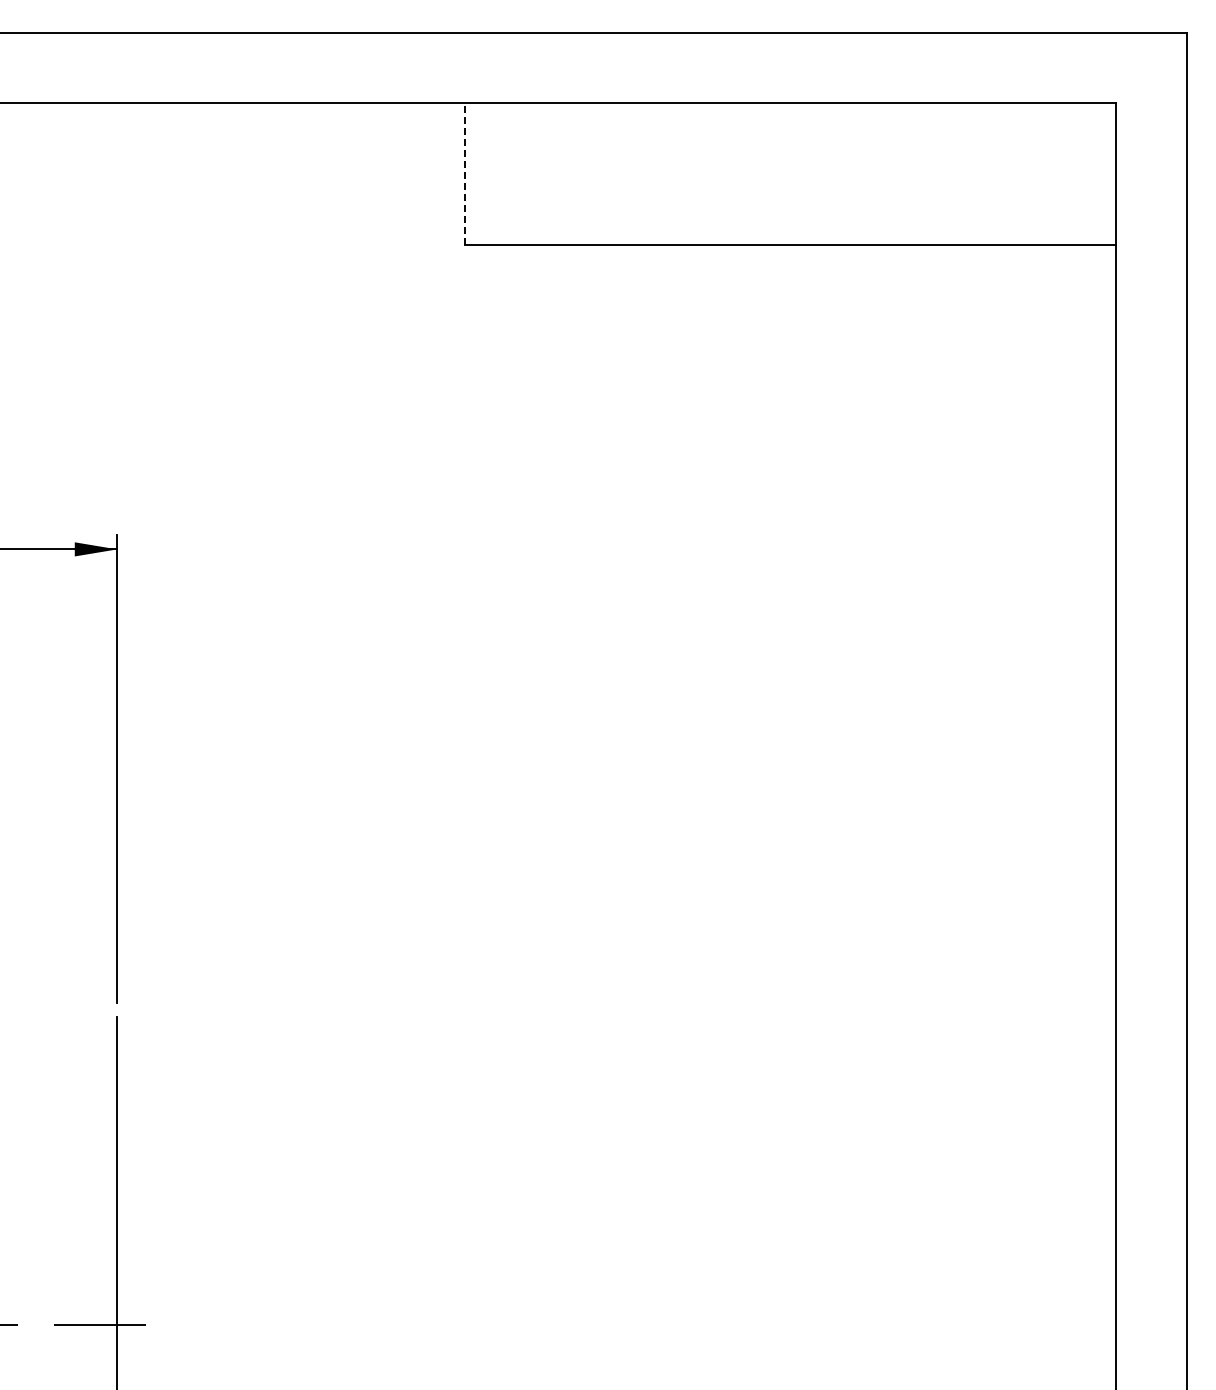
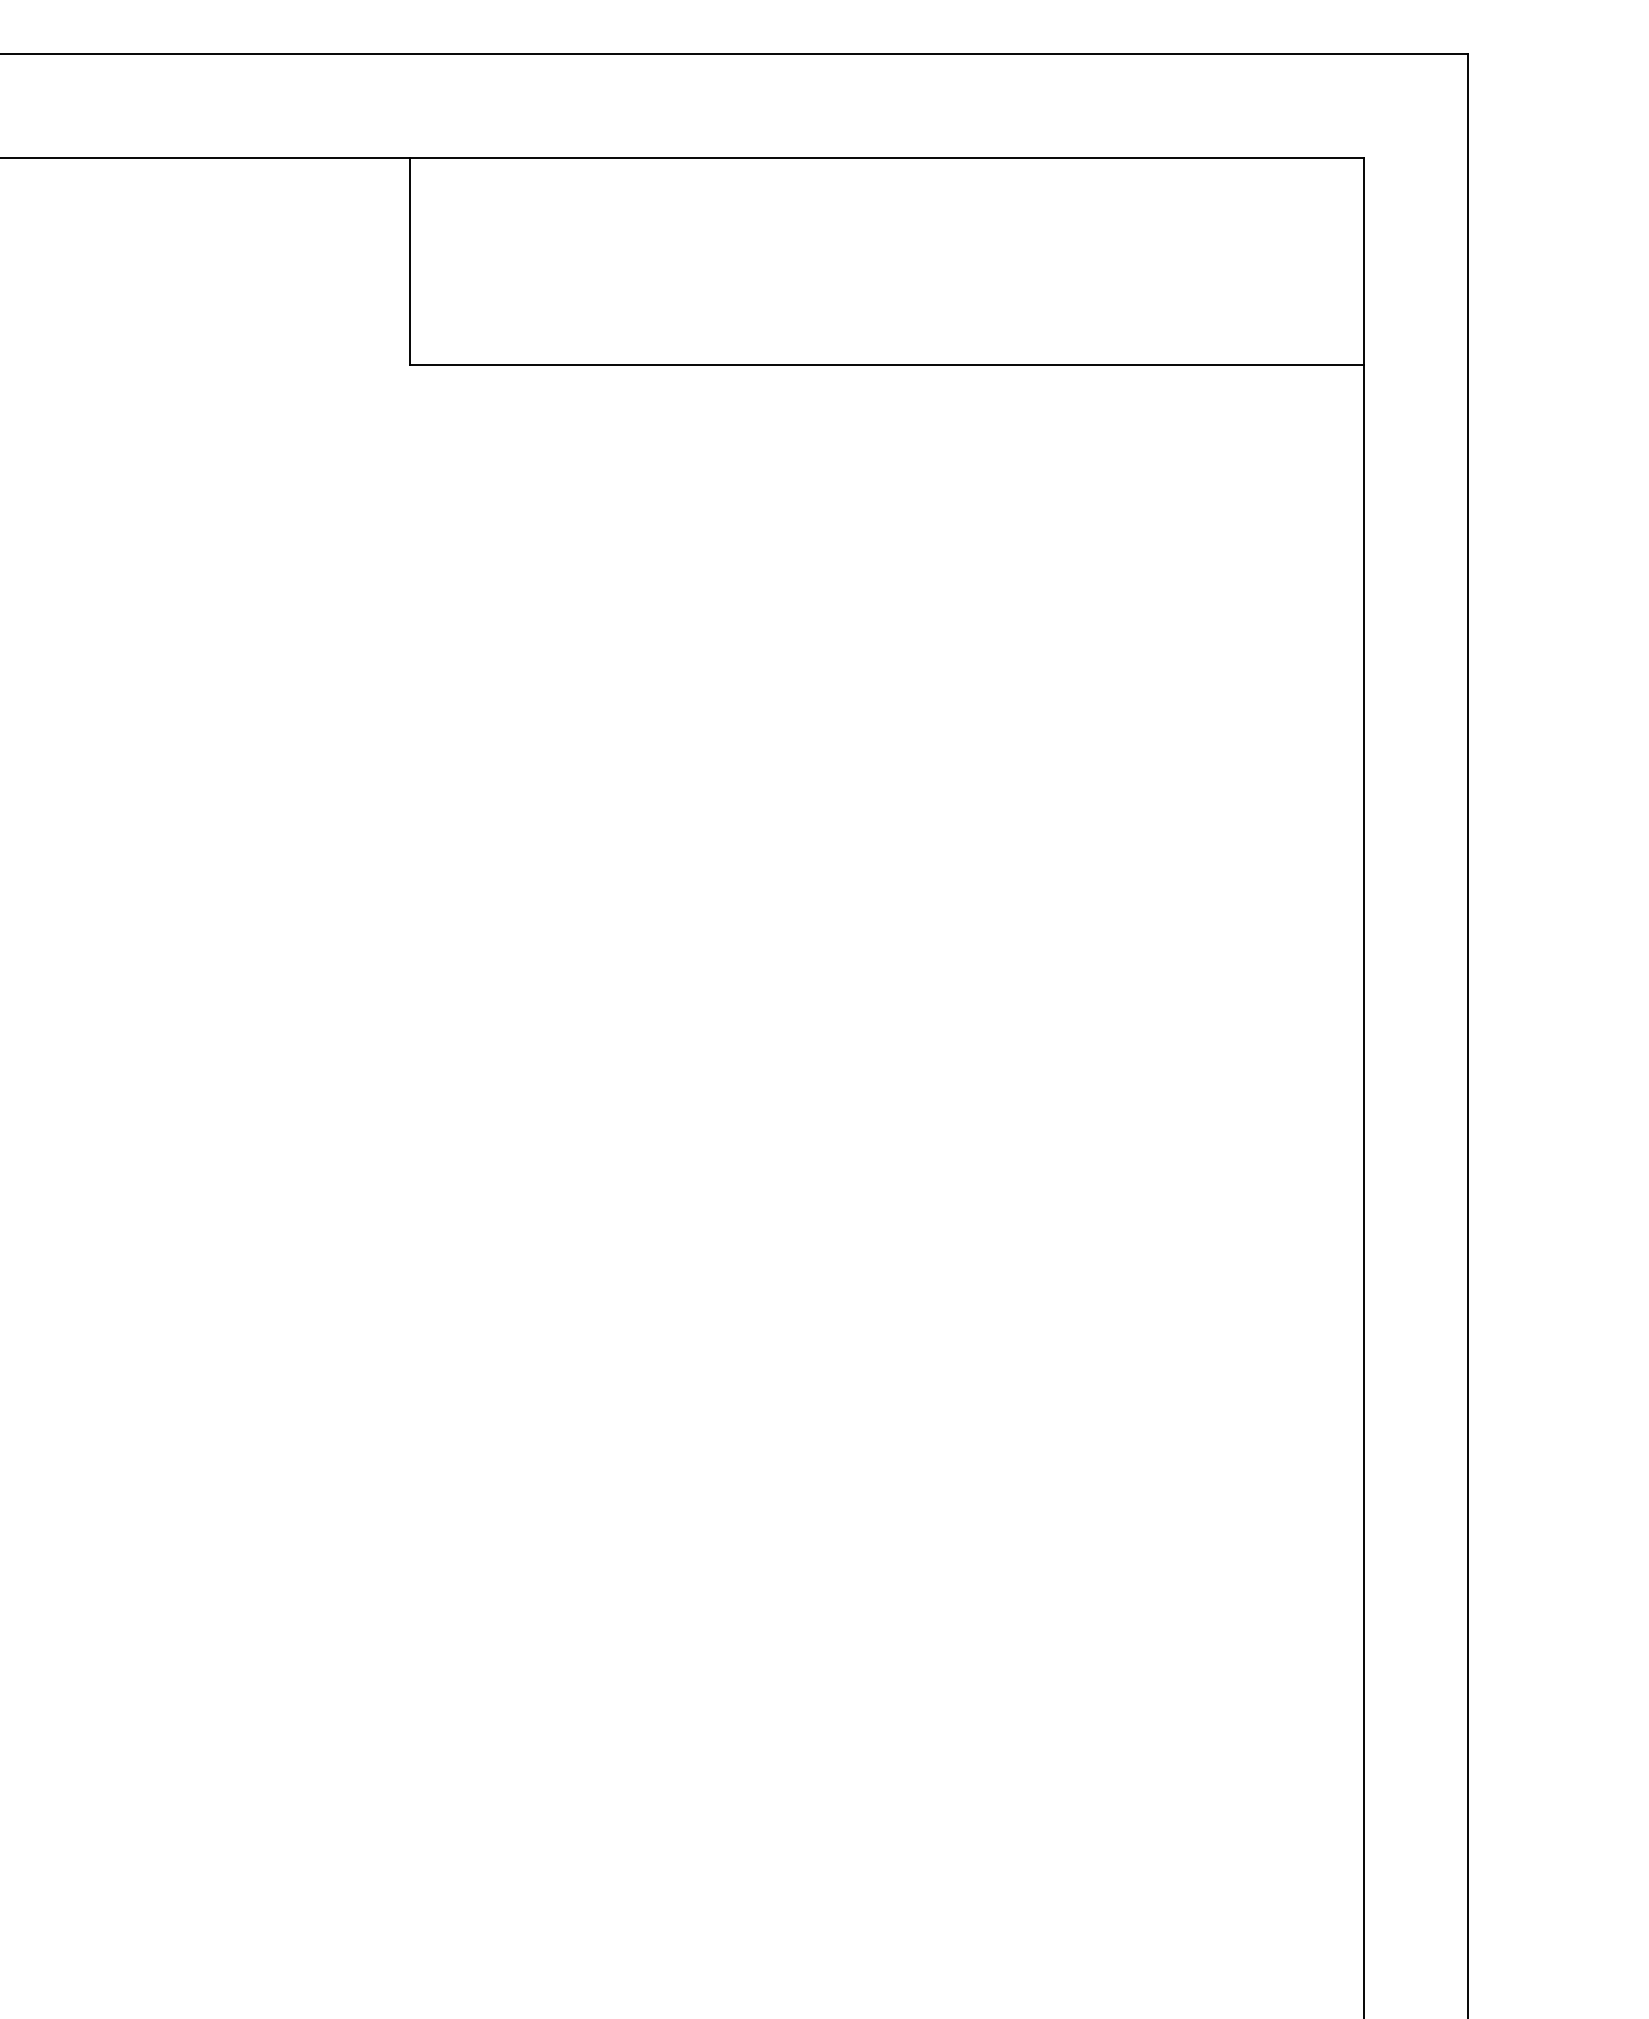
line: (465, 174) -> (410, 262), dashed -> solid

